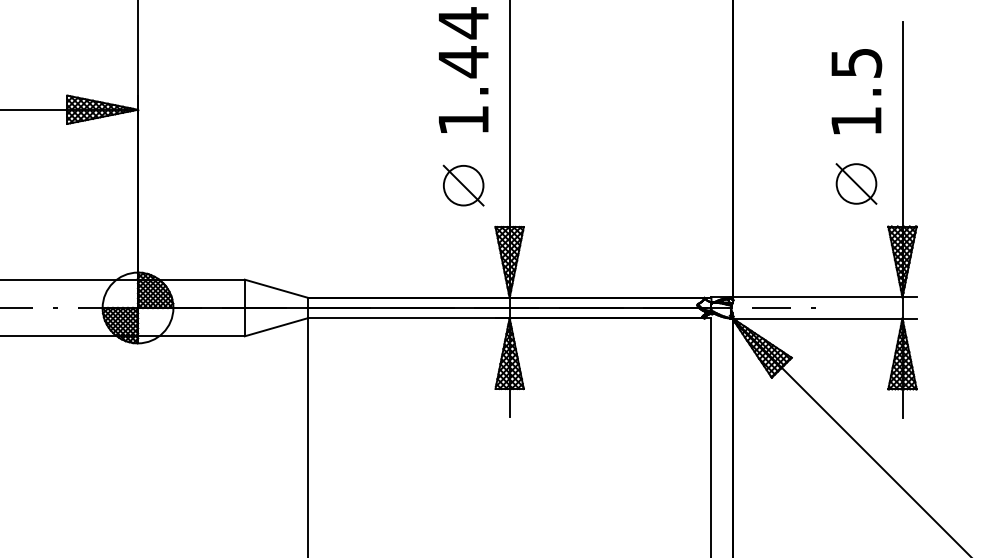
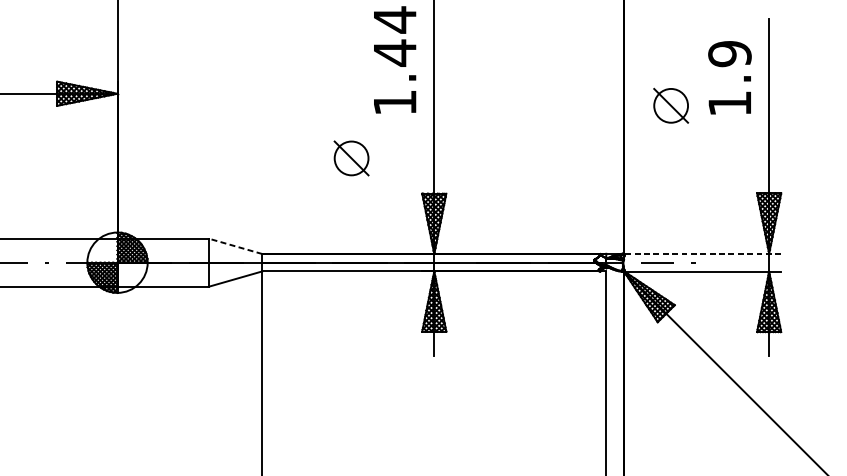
text: (855, 63) -> (729, 54), 1.5 -> 1.9
part: (856, 183) -> (671, 105), moved
part: (463, 185) -> (351, 158), moved
line: (276, 288) -> (235, 246), solid -> dashed
line: (822, 297) -> (700, 253), solid -> dashed

